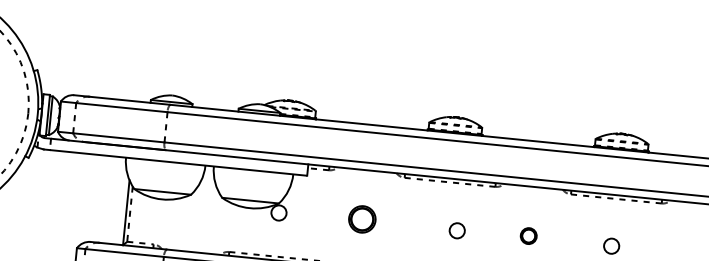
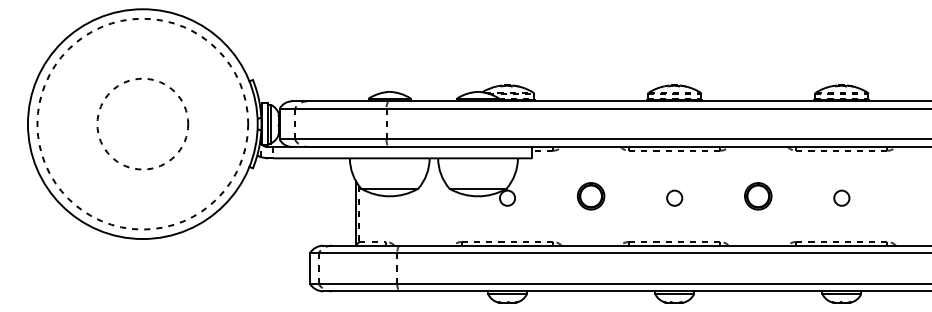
circle: (457, 230) -> (674, 197), moved
part: (528, 236) -> (758, 196), size x1.67

